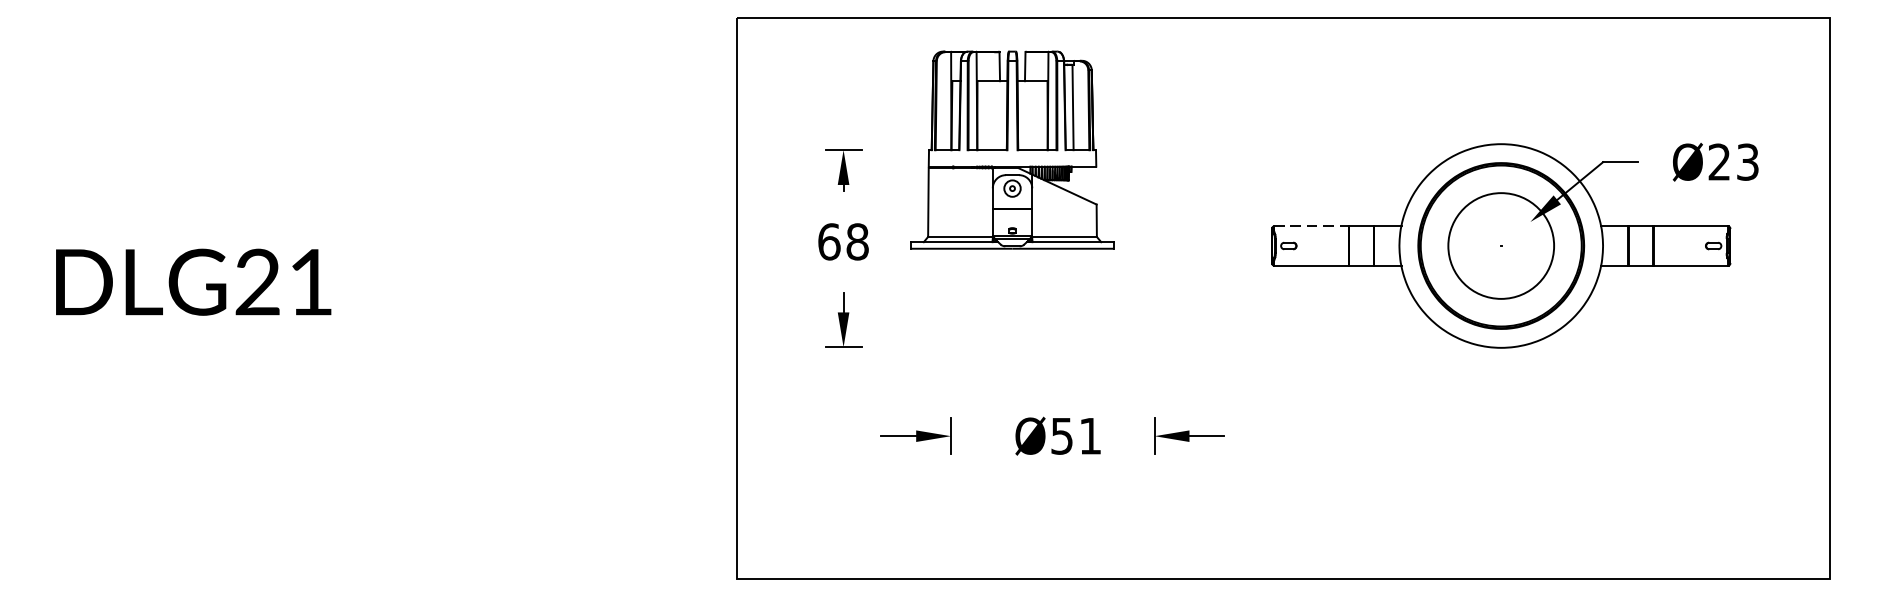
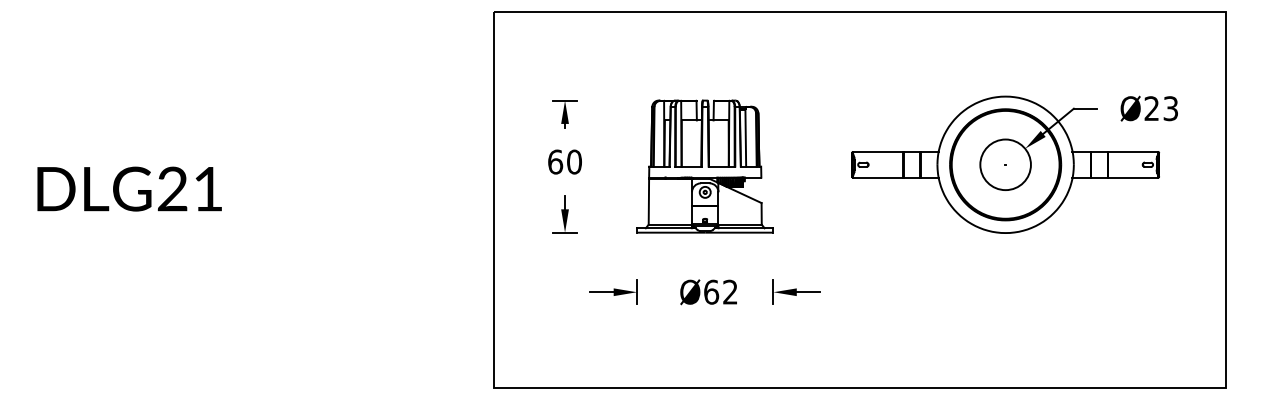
part: (1011, 149) -> (704, 166), moved
line: (1311, 226) -> (878, 151), dashed -> solid
text: (857, 242) -> (574, 162), 68 -> 60
circle: (1501, 245) -> (1005, 164), size x0.71
text: (1075, 435) -> (720, 291), Ø51 -> Ø62

